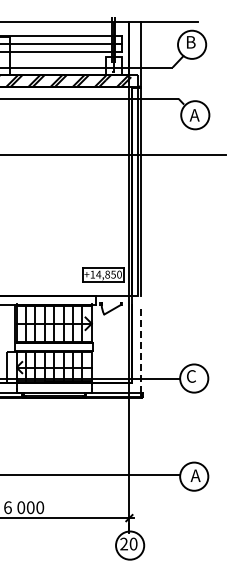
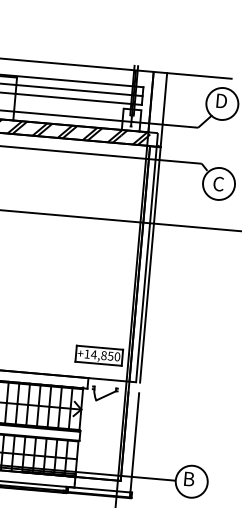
text: (191, 42) -> (221, 101), B -> D
text: (194, 115) -> (218, 184), А -> C
line: (141, 348) -> (135, 442), dashed -> solid
text: (191, 376) -> (188, 479), C -> B

